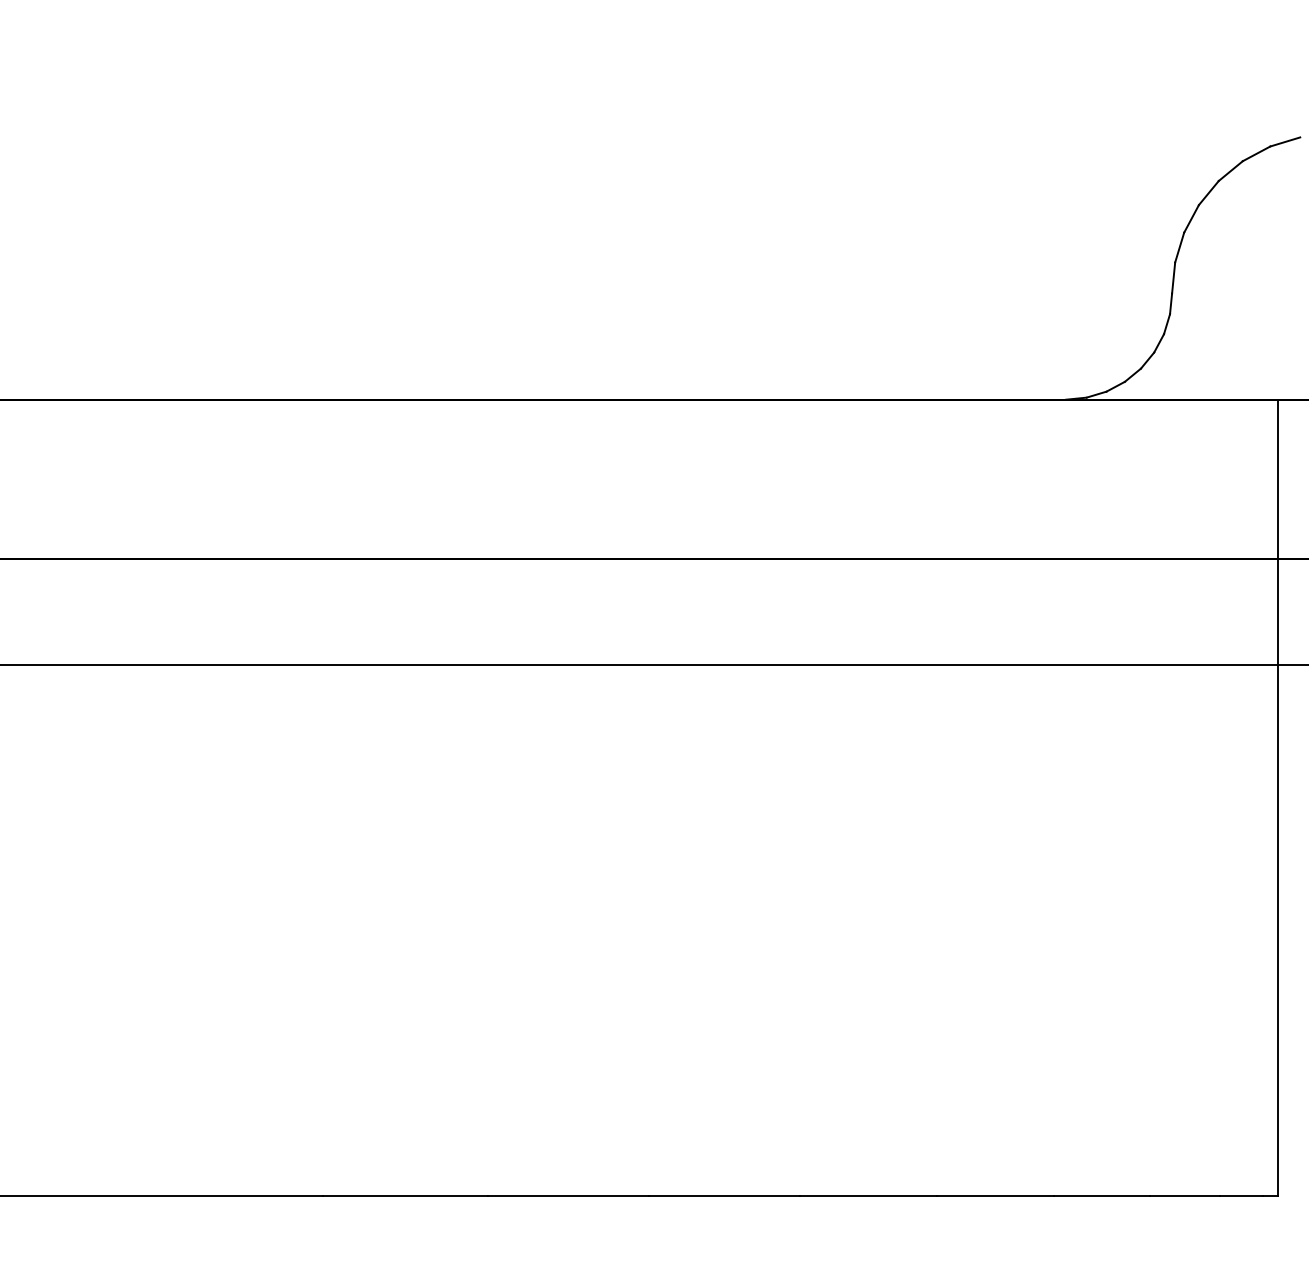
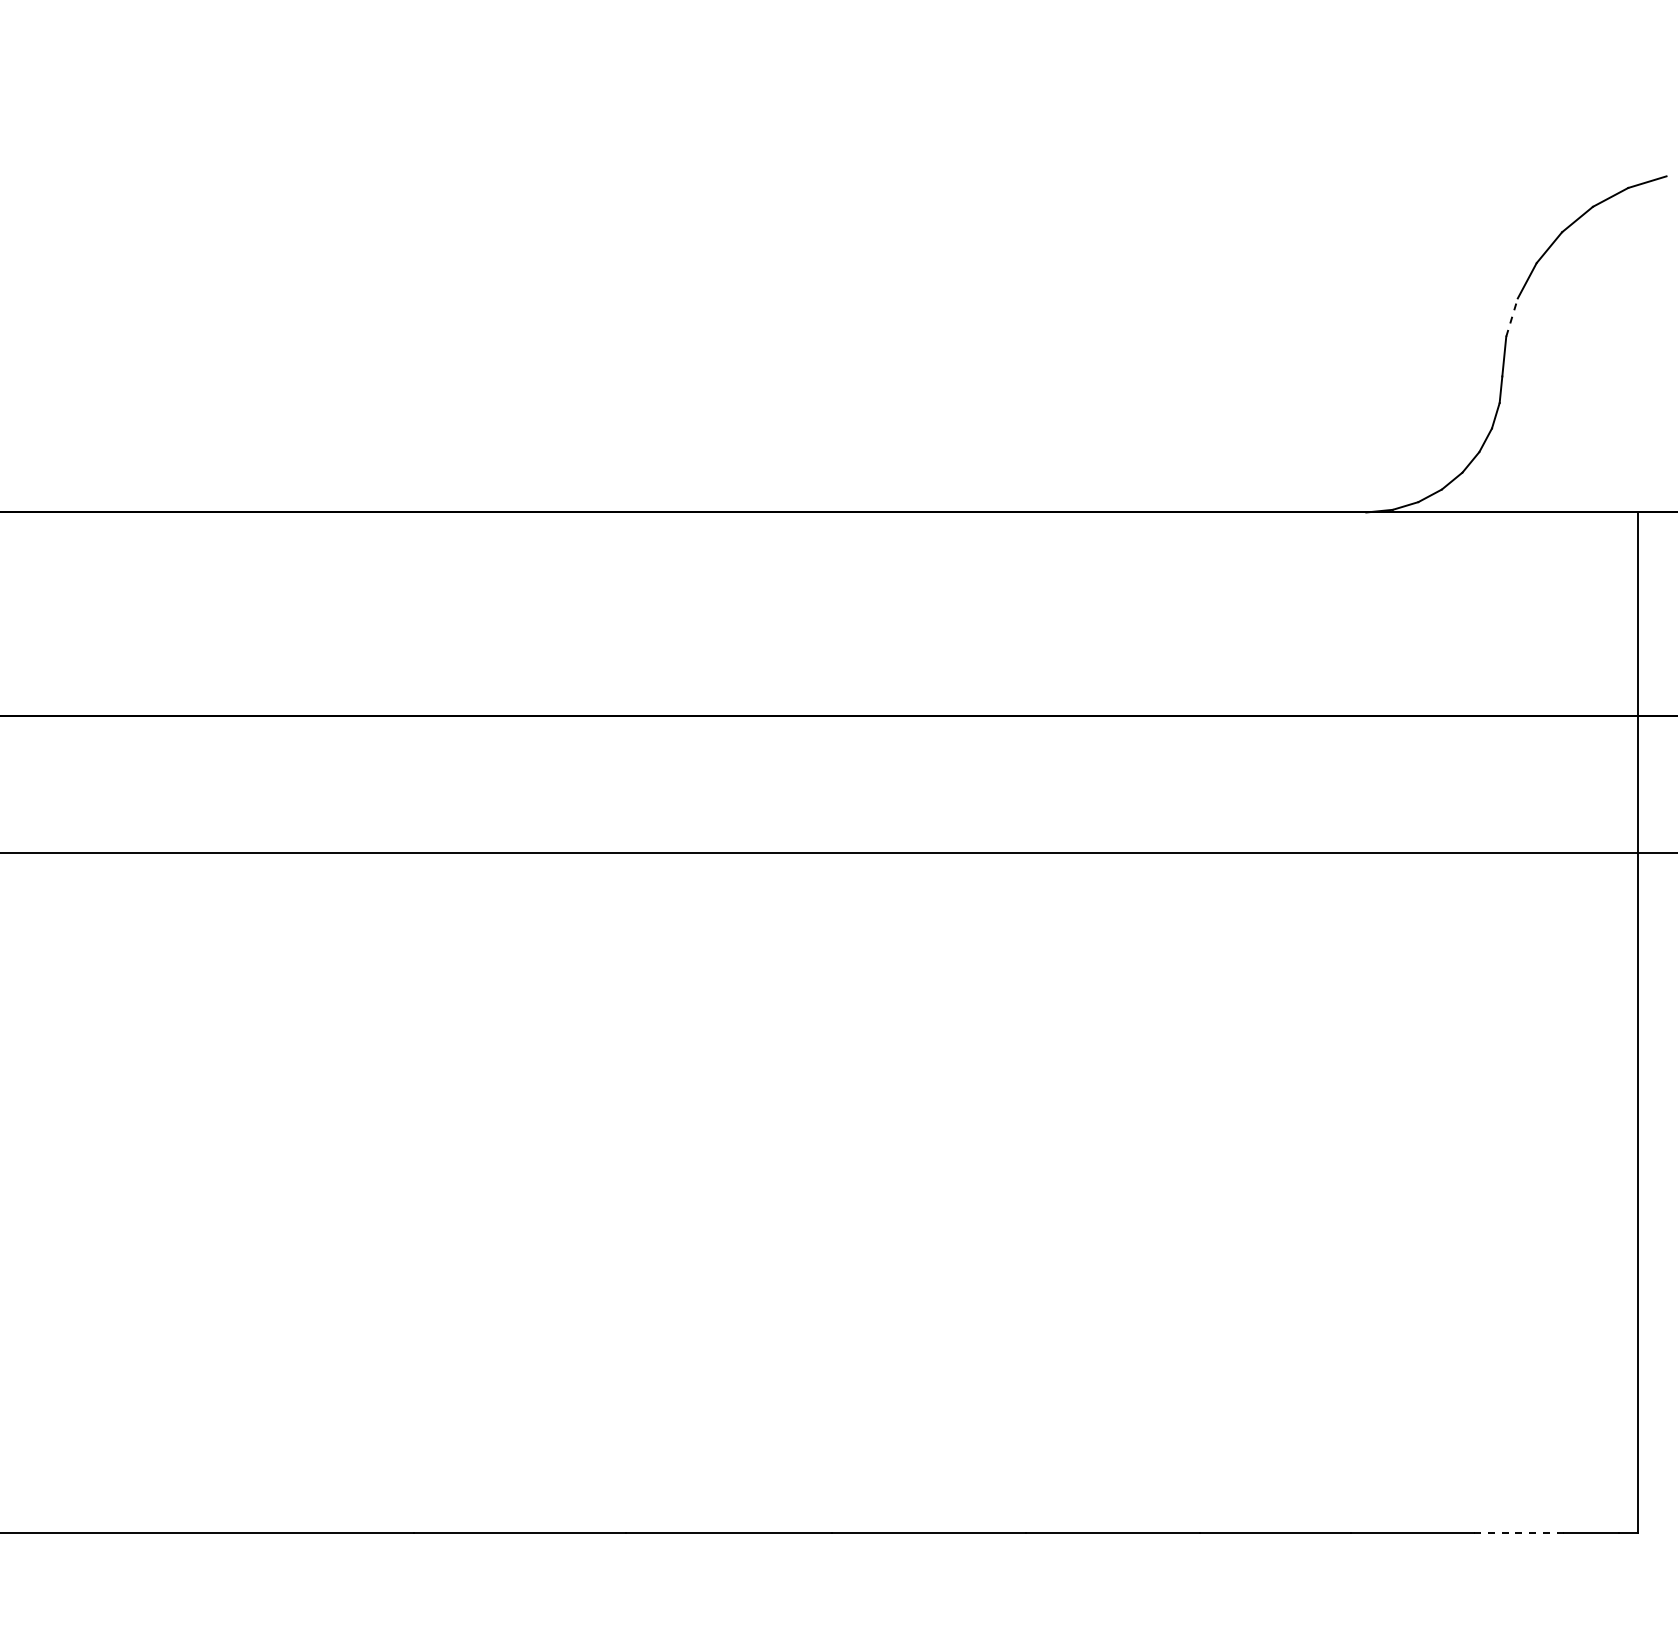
line: (1180, 247) -> (1512, 317), solid -> dashed
line: (1184, 1195) -> (1518, 1532), solid -> dashed

